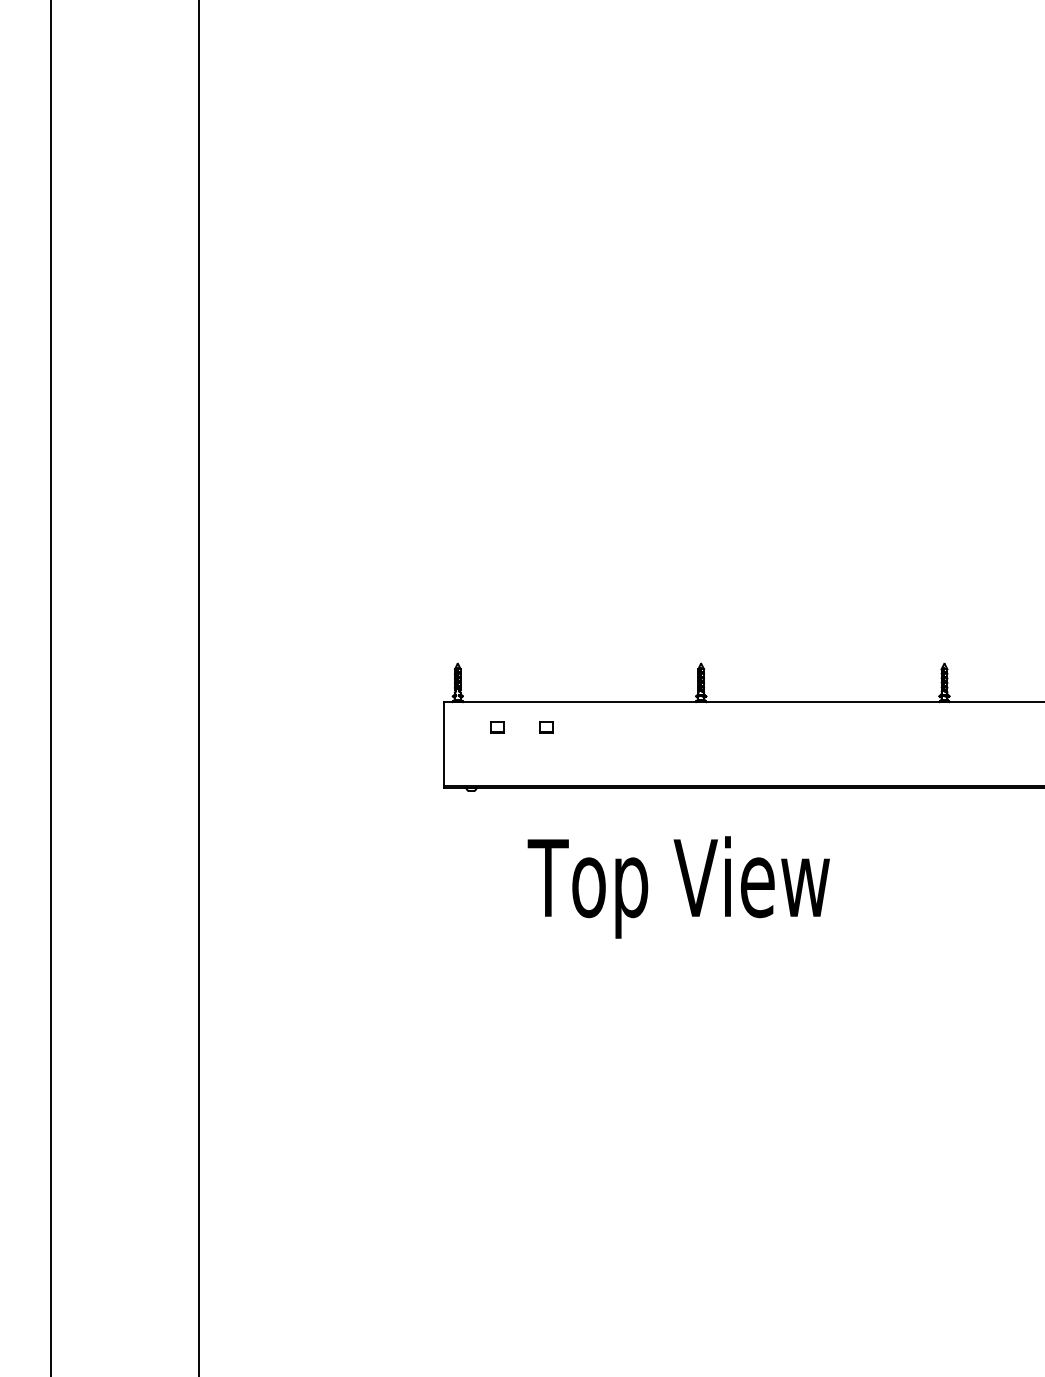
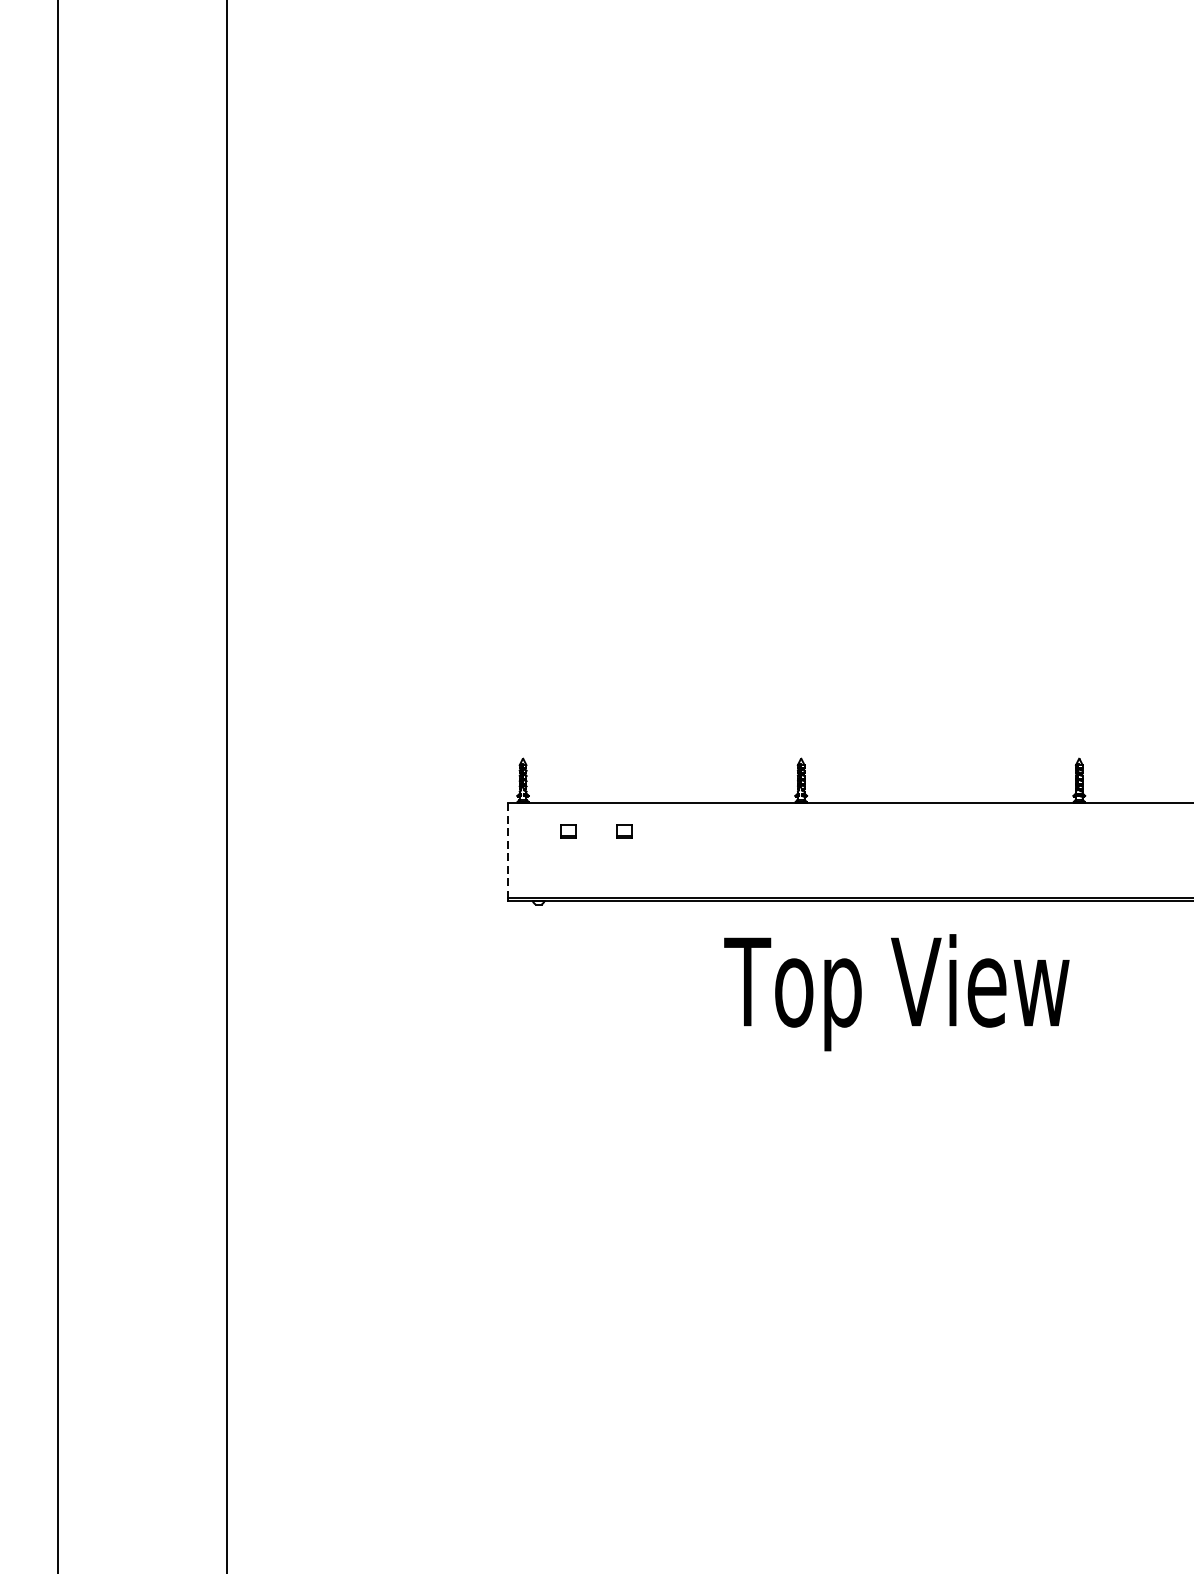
line: (444, 744) -> (507, 851), solid -> dashed
text: (678, 887) -> (896, 992), moved

